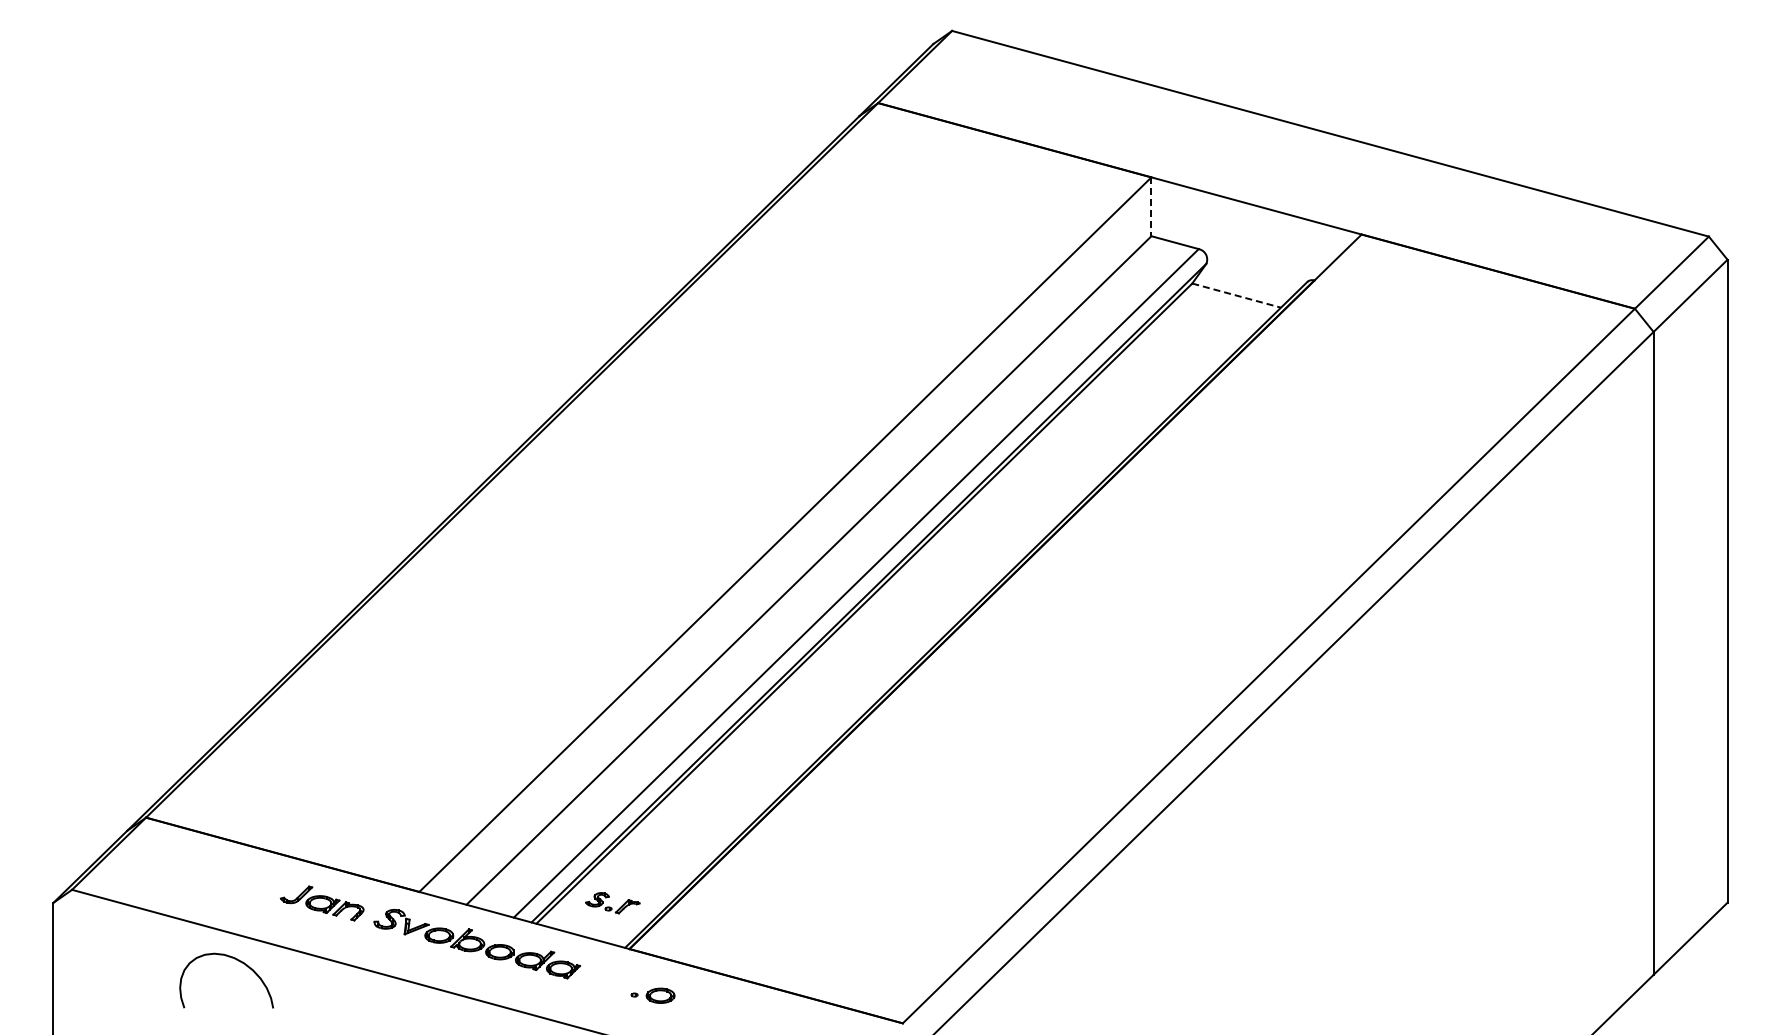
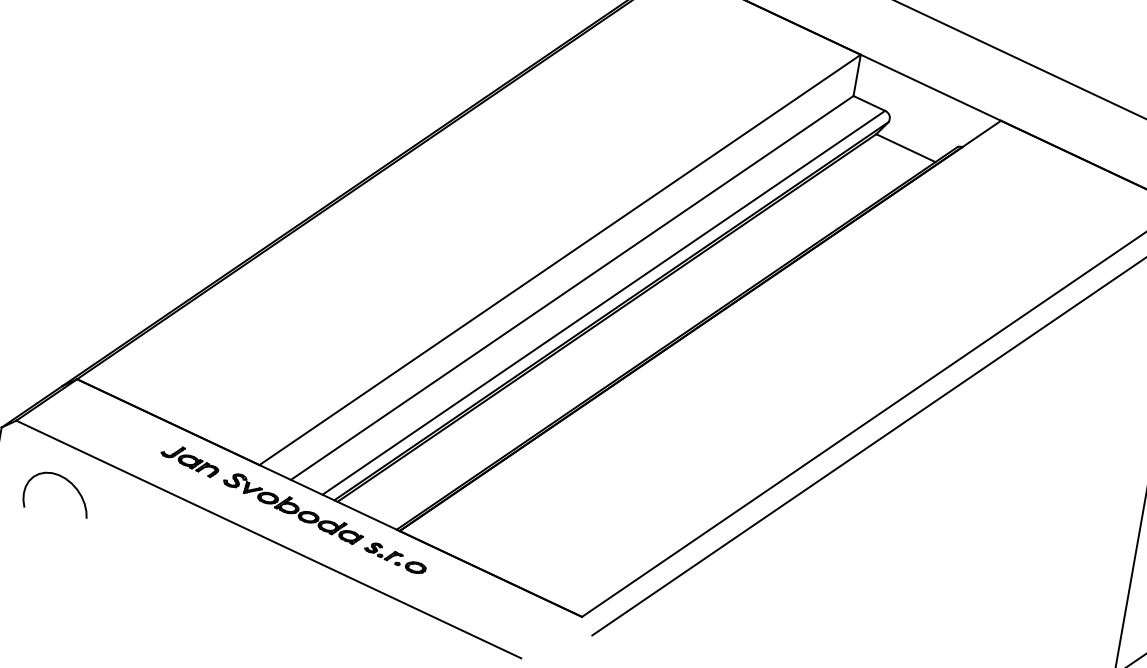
line: (1151, 207) -> (857, 75), dashed -> solid
line: (1236, 295) -> (905, 148), dashed -> solid
part: (612, 903) -> (383, 552), moved
part: (236, 960) -> (66, 480), moved

